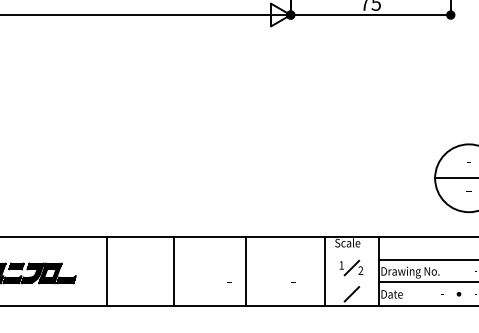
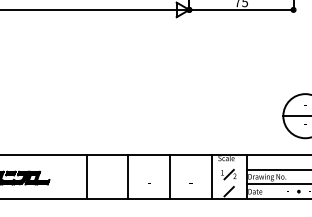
line: (106, 270) -> (86, 176), moved
line: (174, 270) -> (128, 176), moved
line: (246, 270) -> (170, 176), moved

